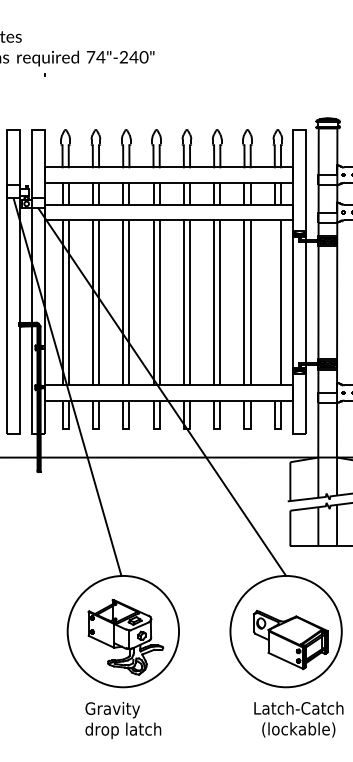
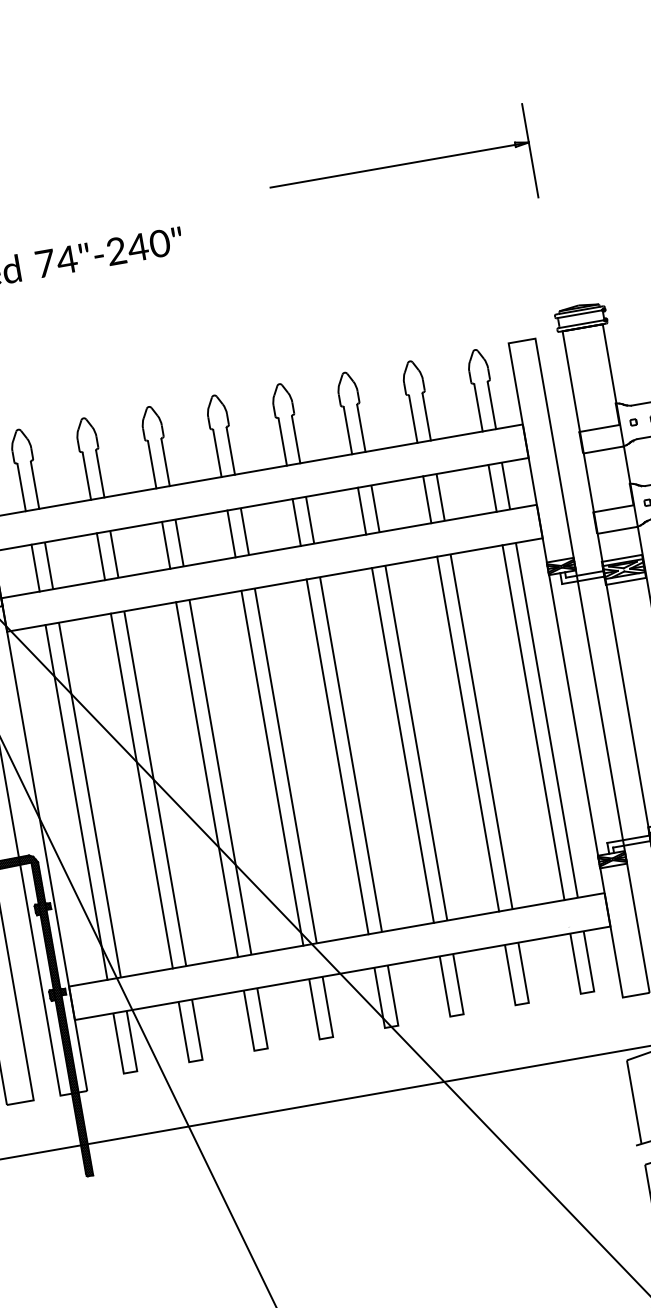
part: (258, 44) -> (401, 173), added
line: (274, 302) -> (532, 722), added

